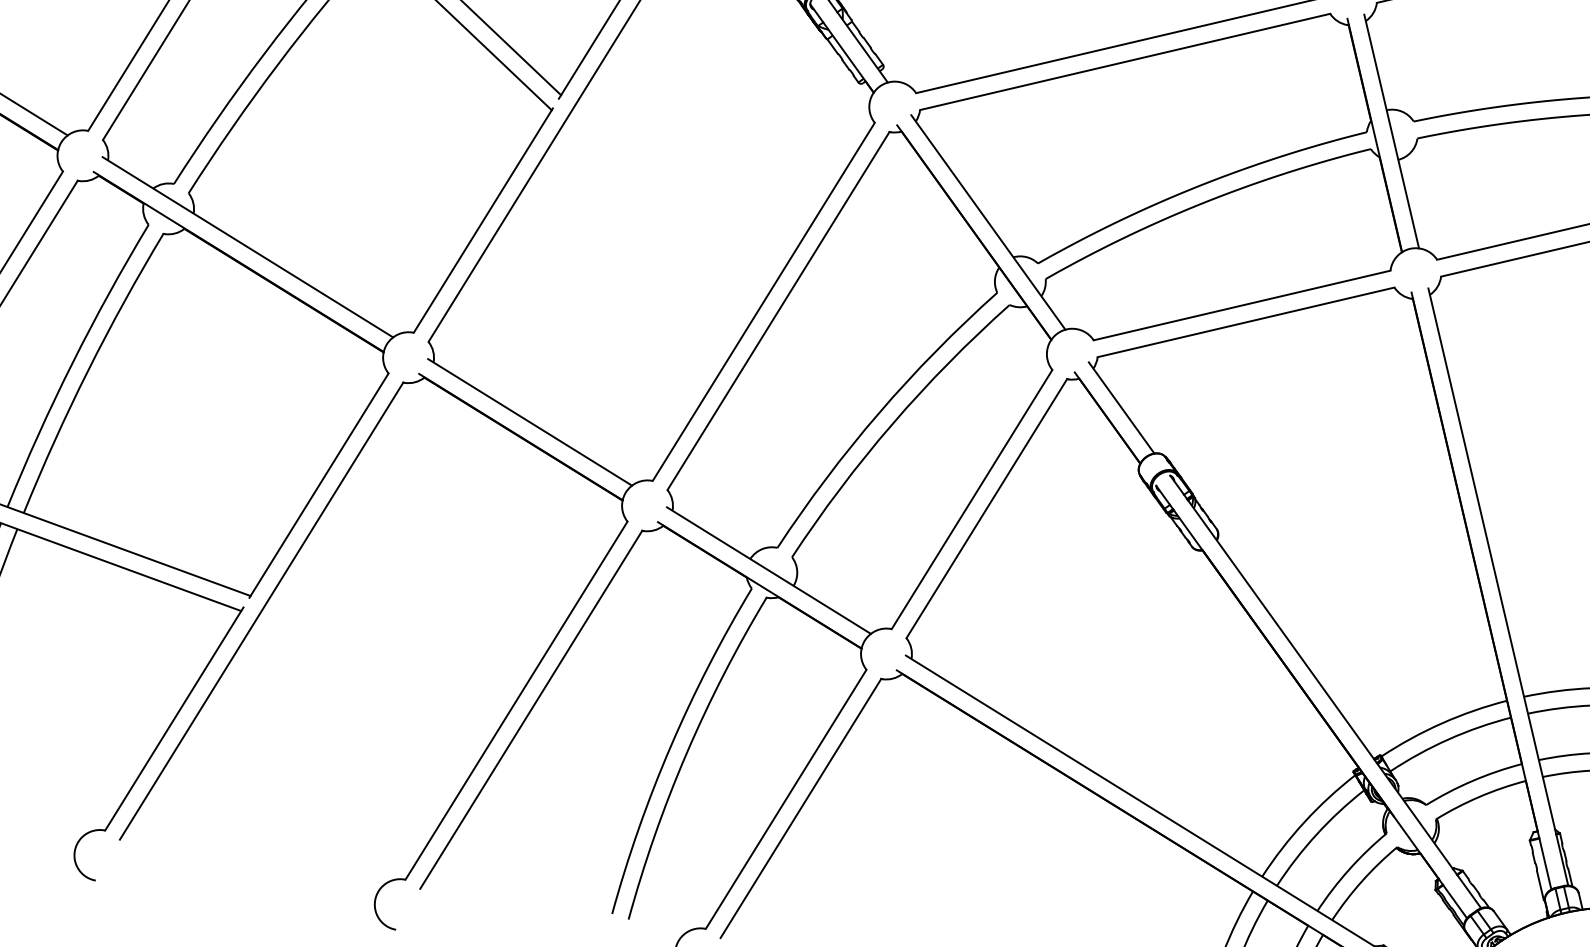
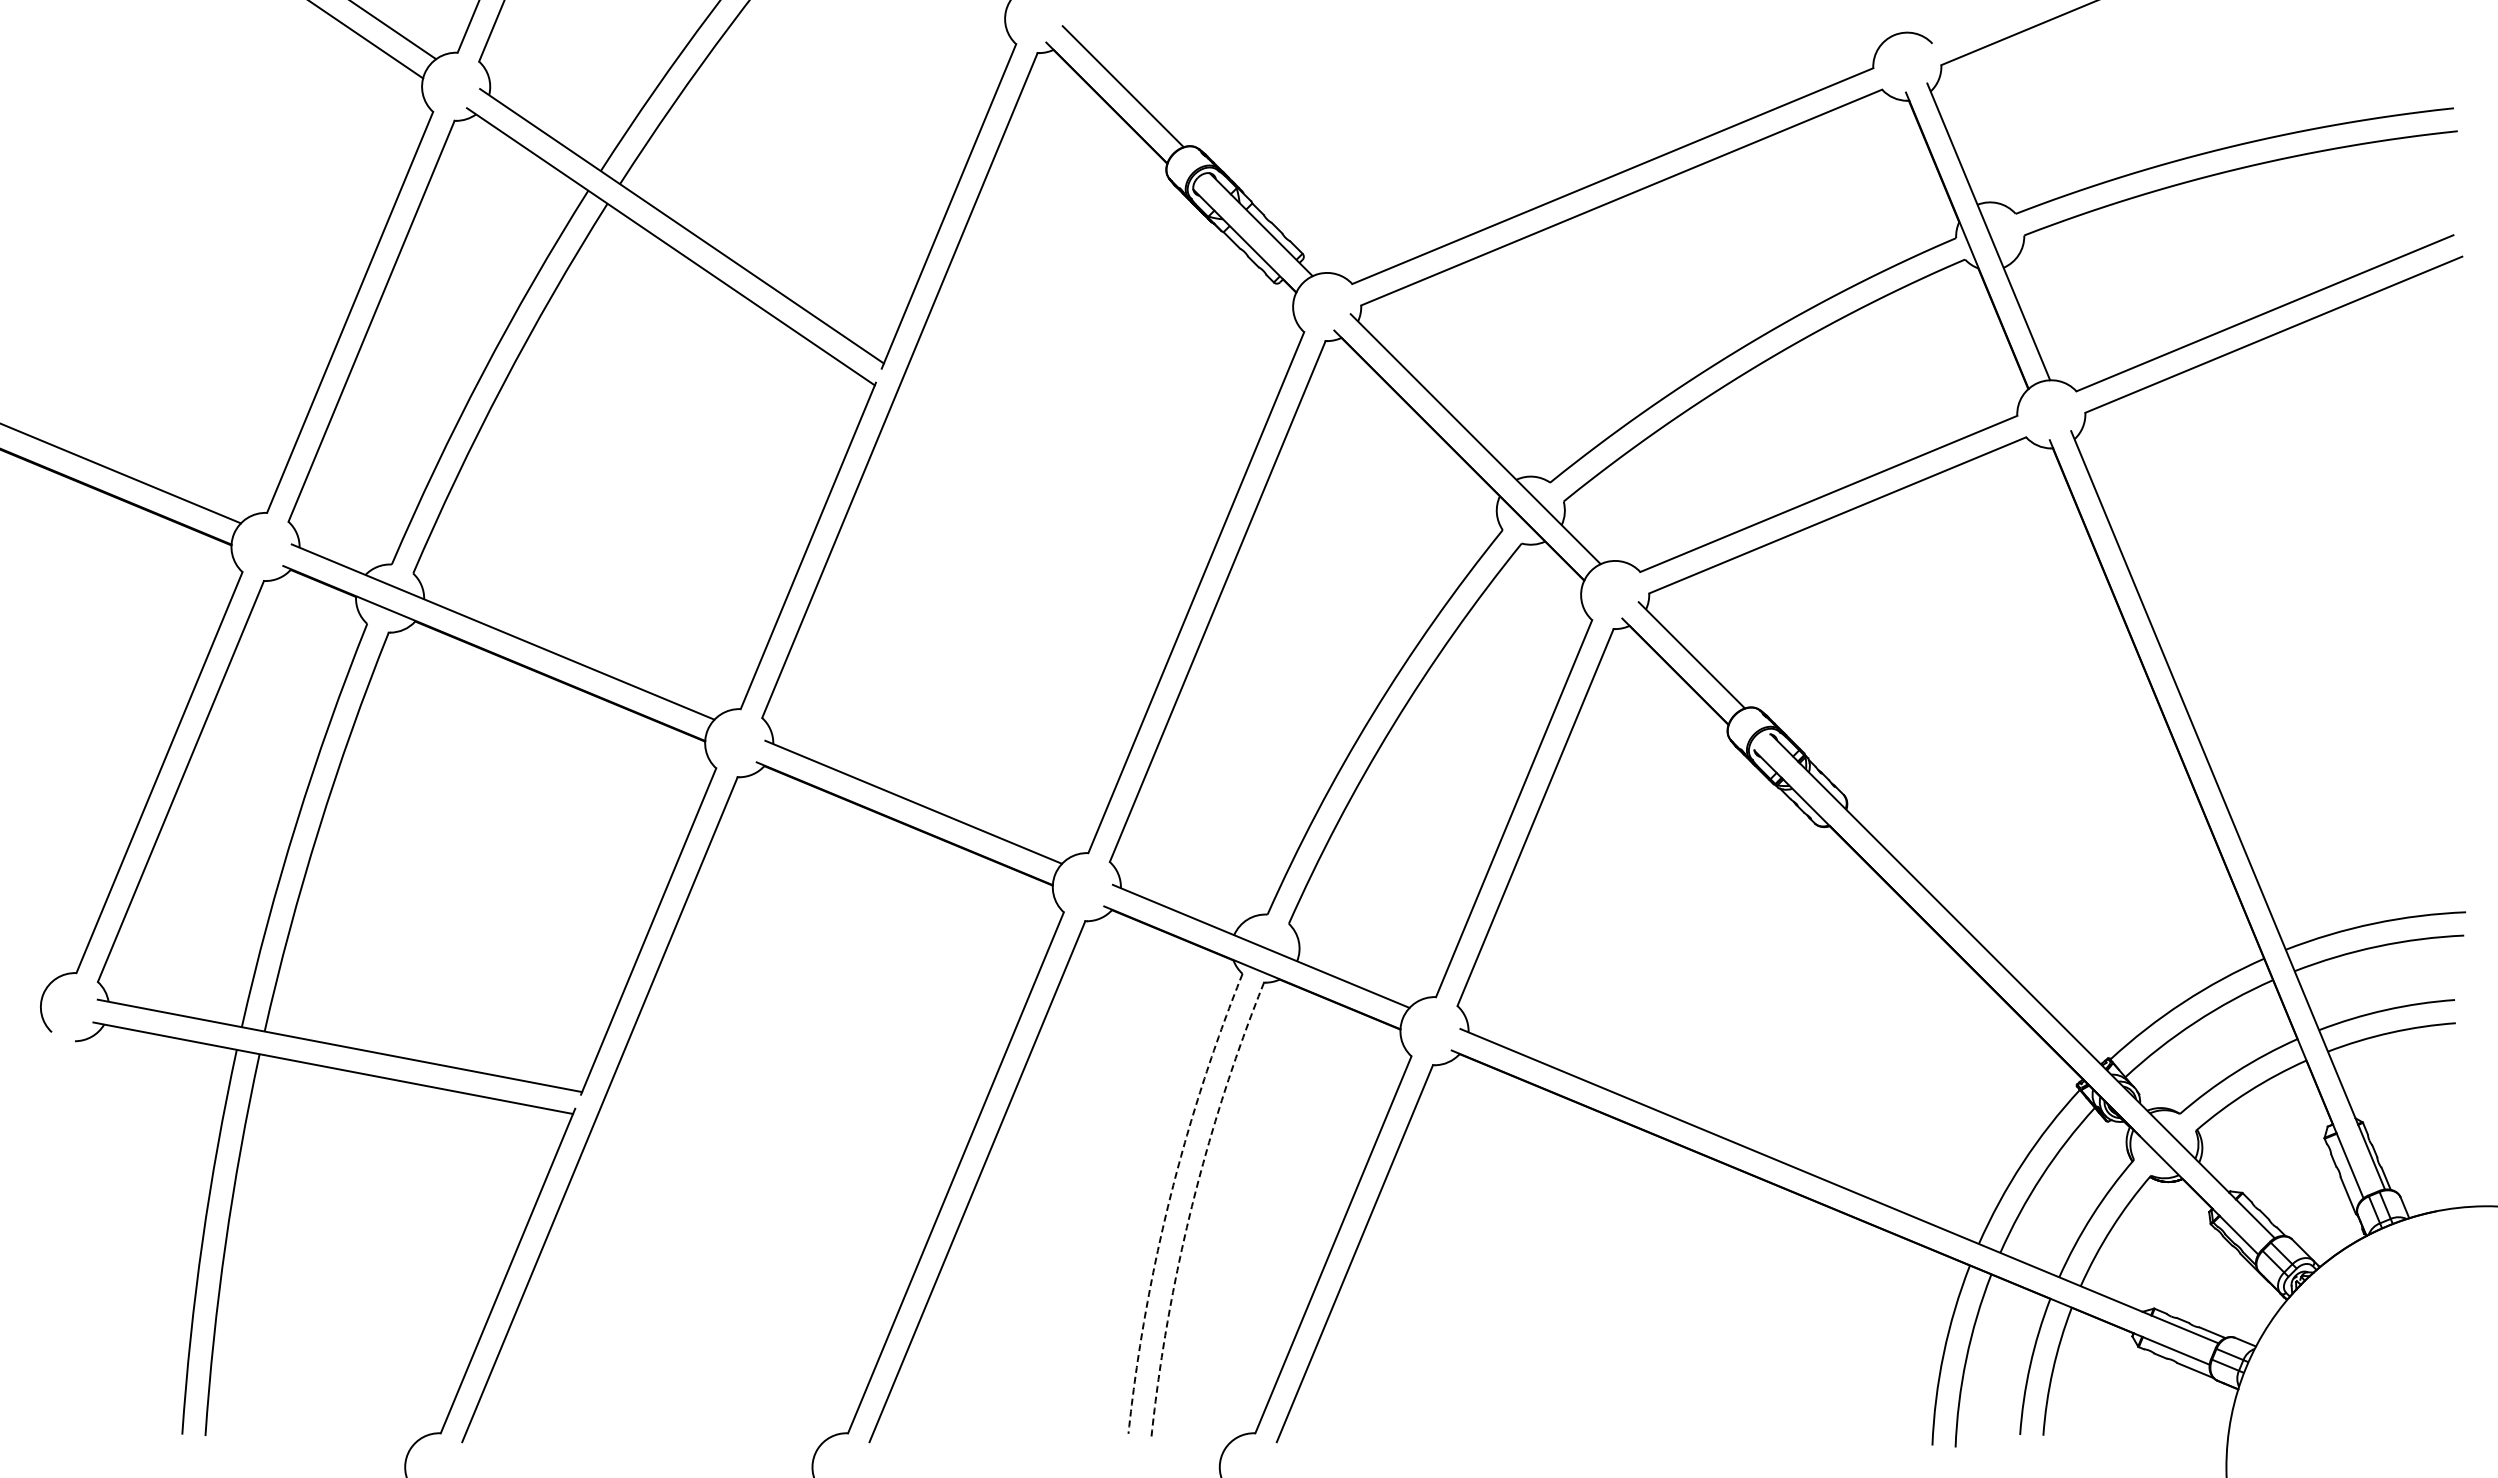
arc: (670, 746) -> (1169, 1199), solid -> dashed
arc: (686, 754) -> (1192, 1206), solid -> dashed

